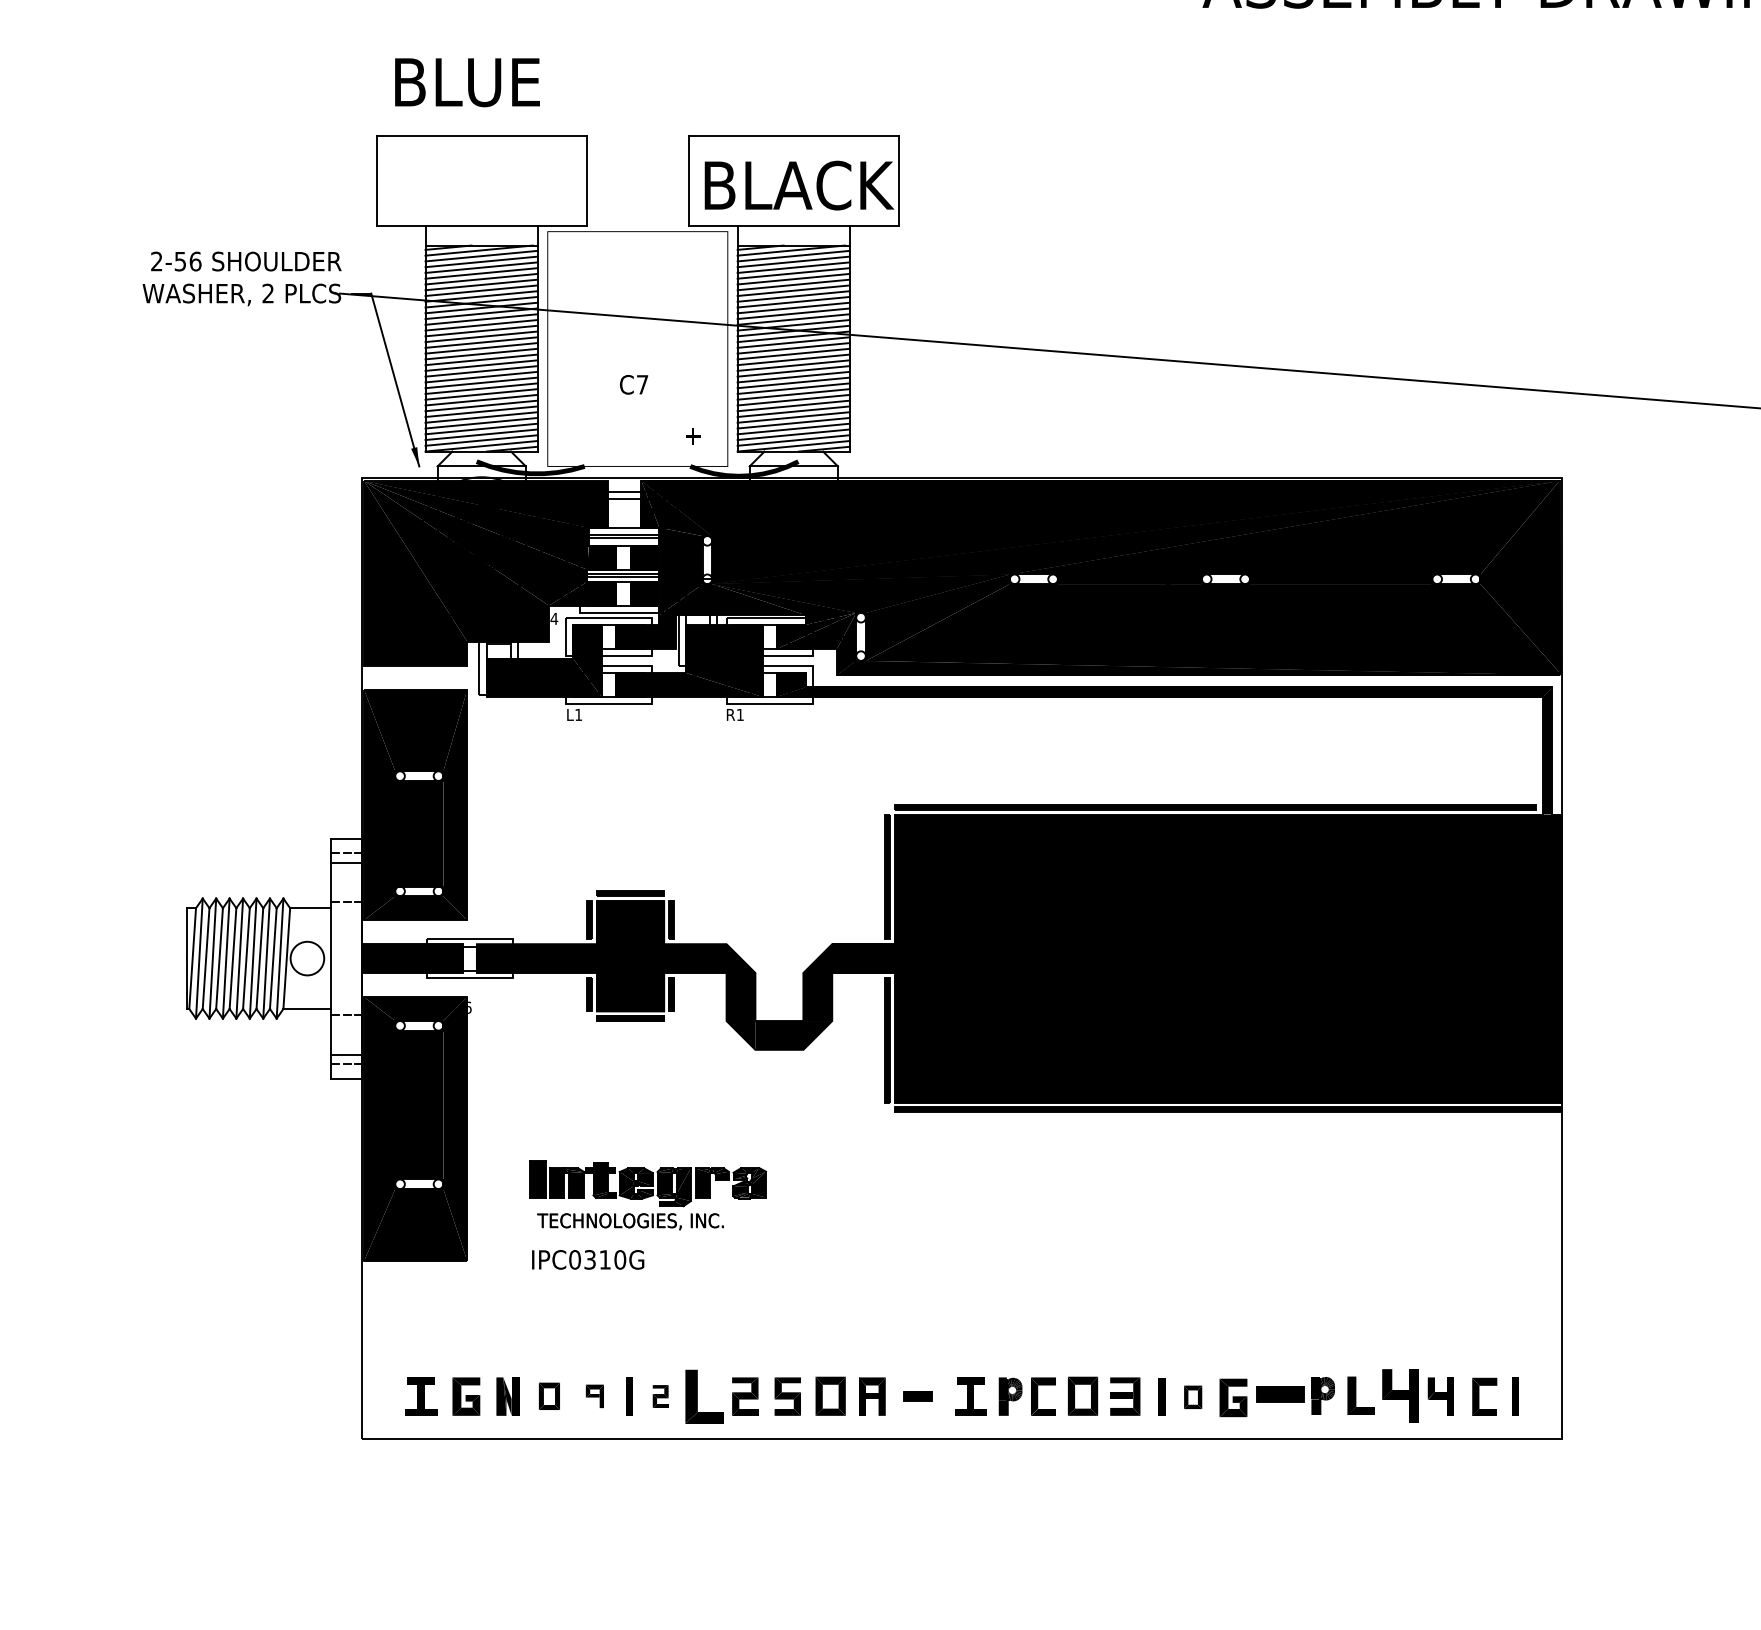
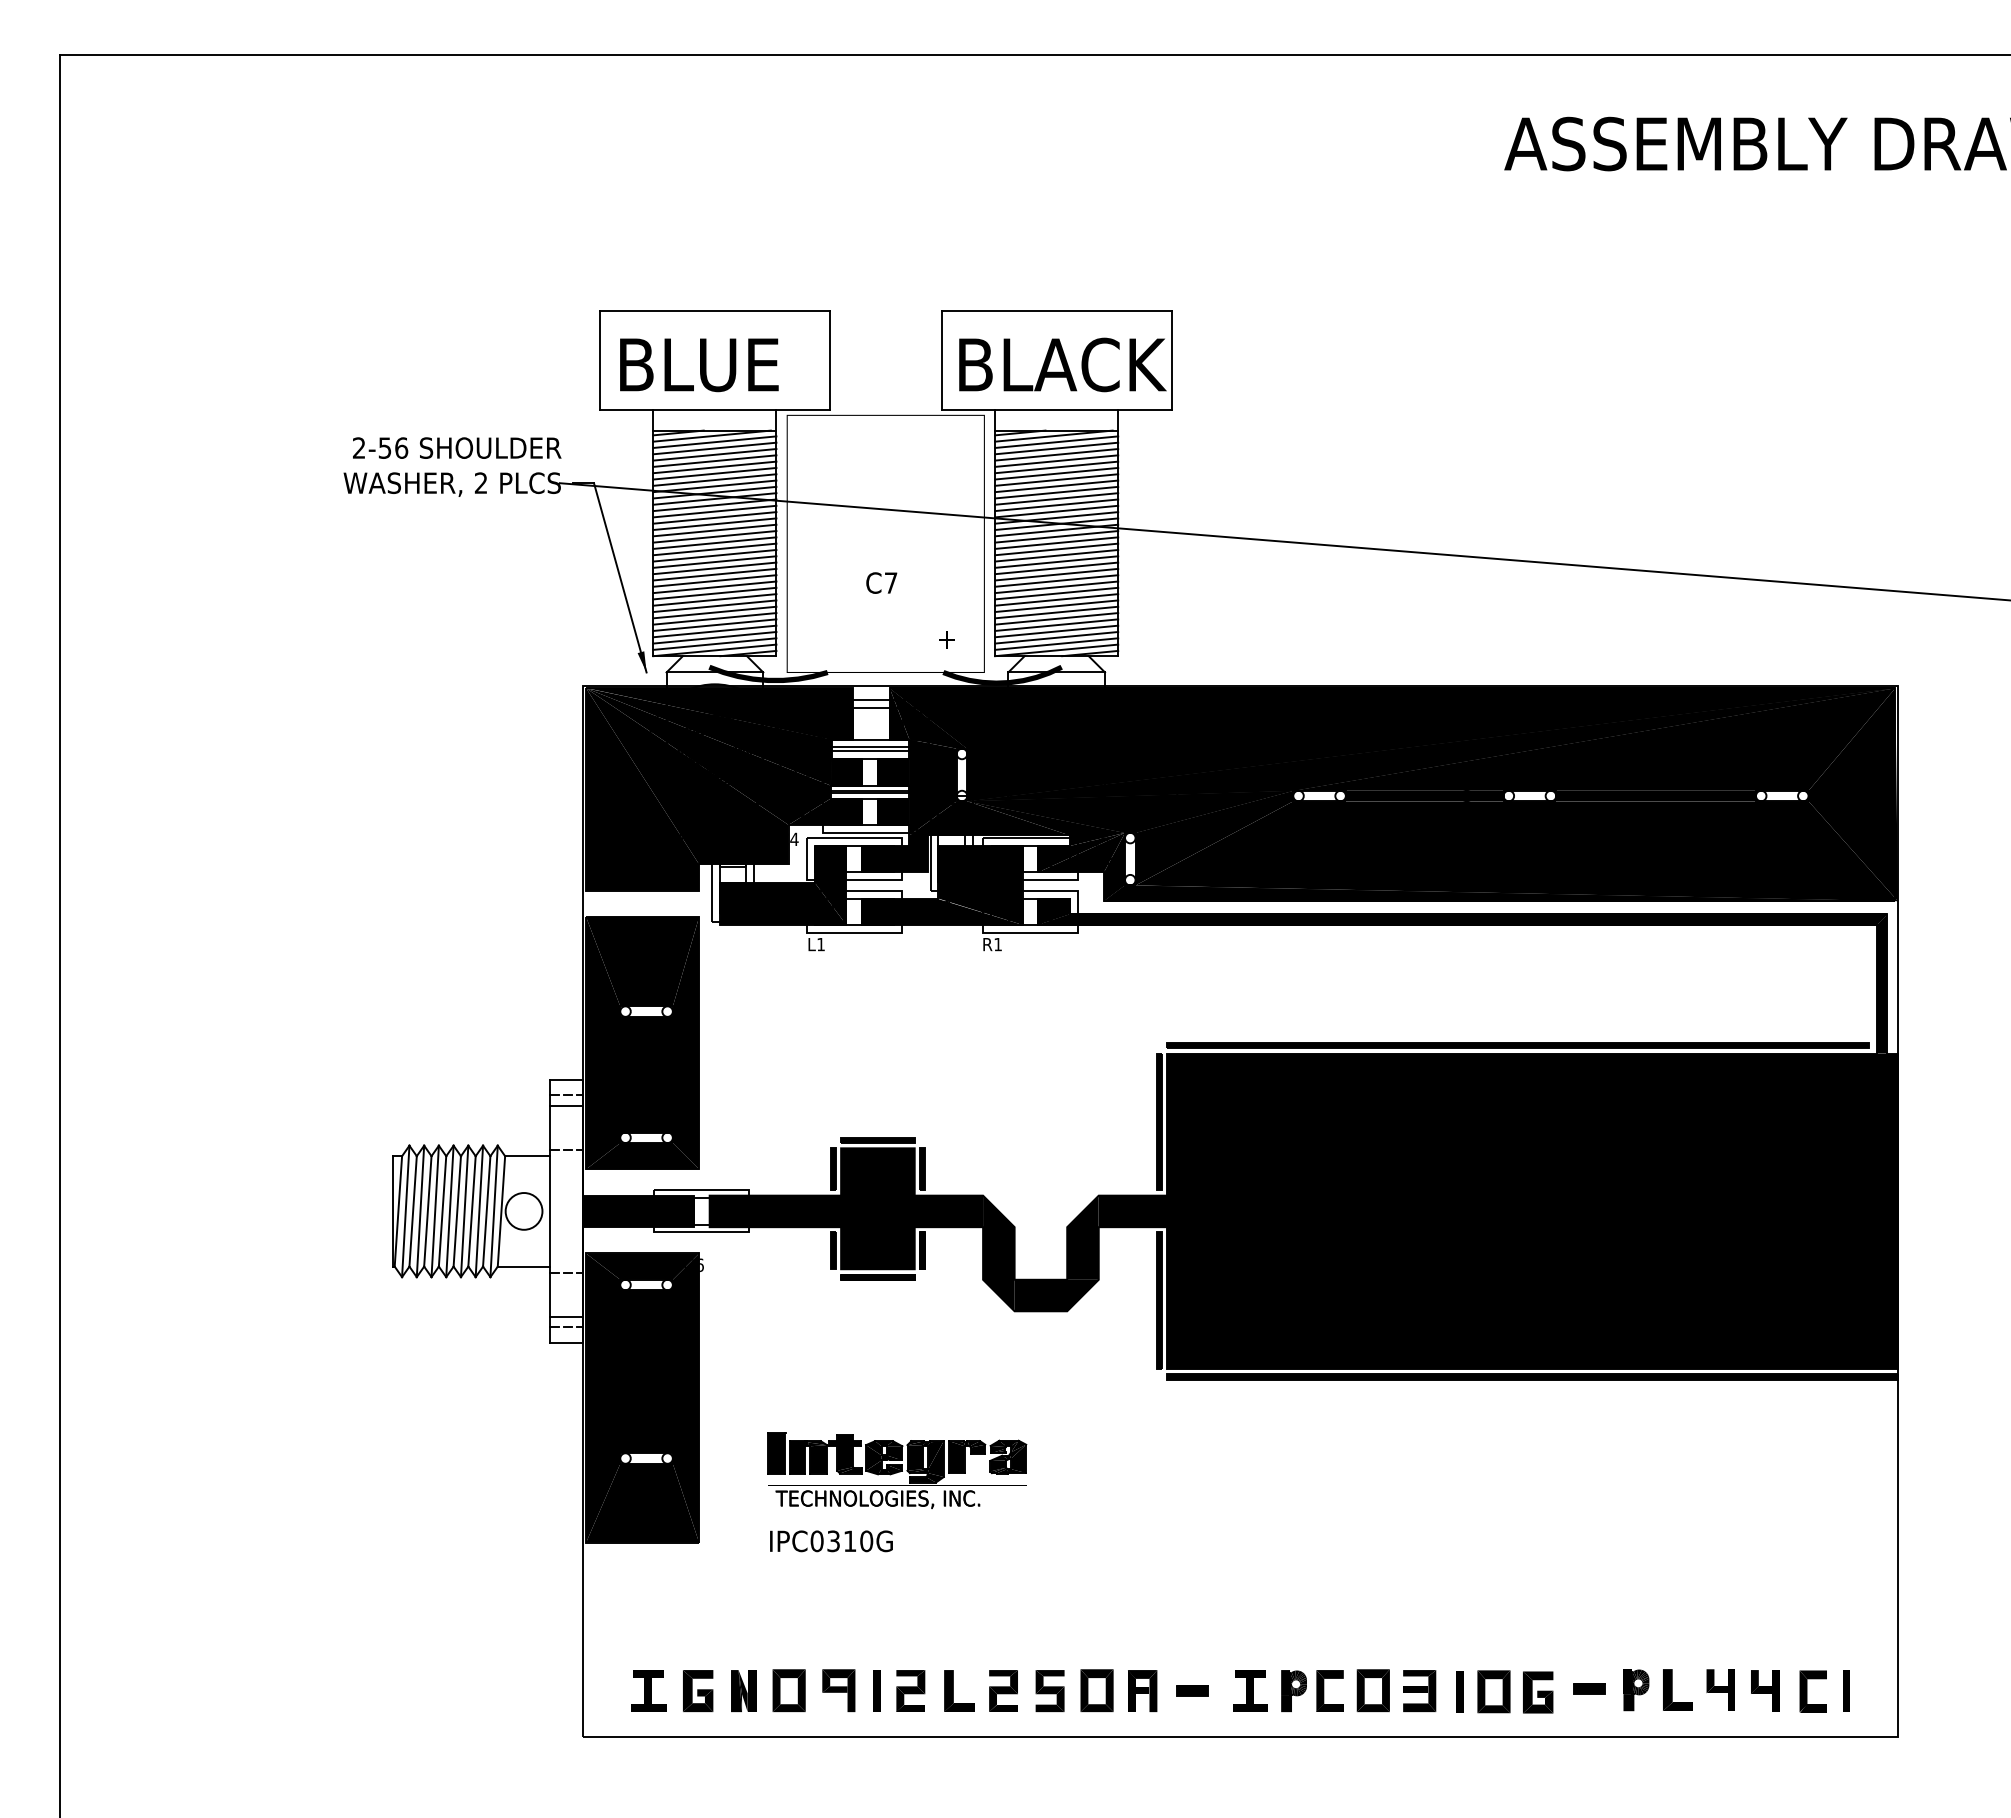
text: (467, 82) -> (699, 365), moved
part: (1280, 1394) -> (1589, 1688), size x0.62
part: (1400, 1395) -> (1720, 1689), size x0.71
part: (548, 1396) -> (788, 1690), size x1.43
part: (594, 1396) -> (838, 1690), size x1.67
part: (660, 1396) -> (910, 1690), size x1.67
part: (705, 1396) -> (959, 1690), size x0.71
part: (1192, 1397) -> (1493, 1691), size x1.67

